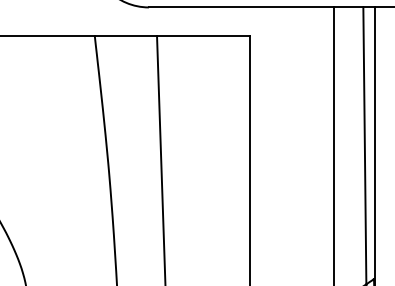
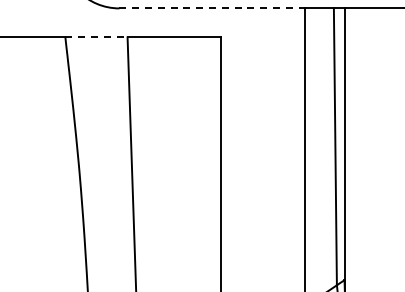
line: (241, 7) -> (212, 8), solid -> dashed
line: (125, 36) -> (96, 37), solid -> dashed

